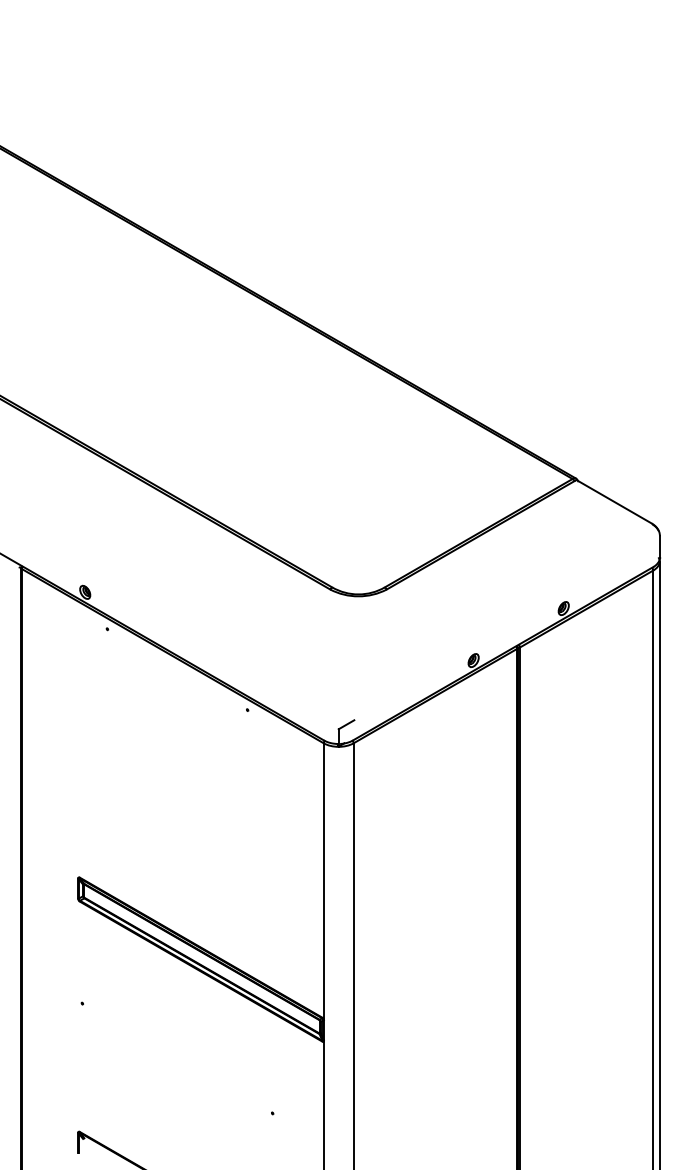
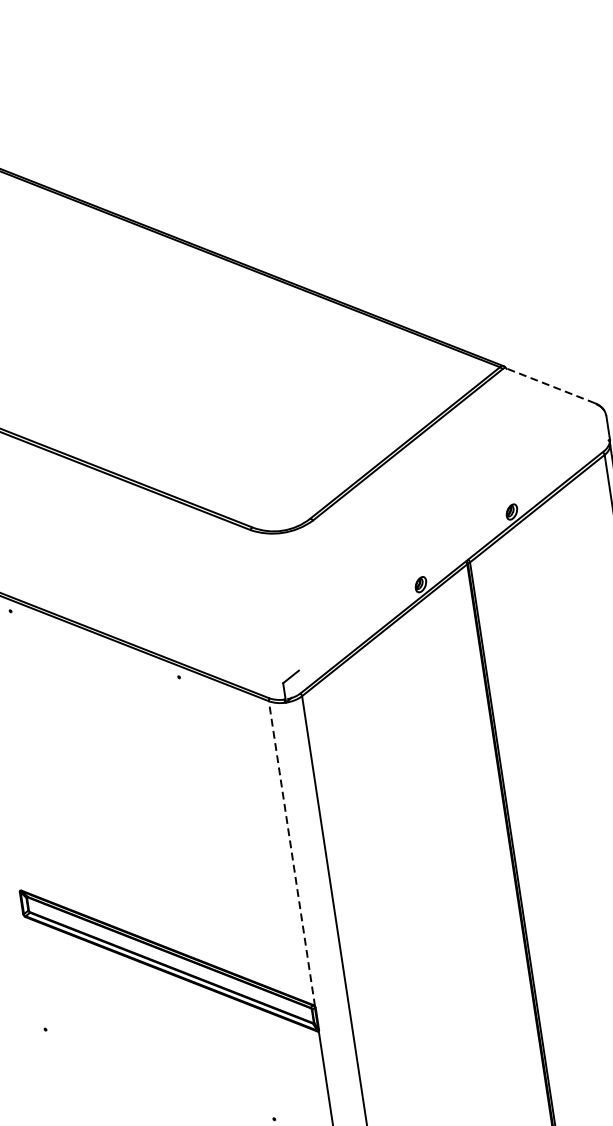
line: (614, 502) -> (550, 386), solid -> dashed
line: (323, 881) -> (291, 854), solid -> dashed

